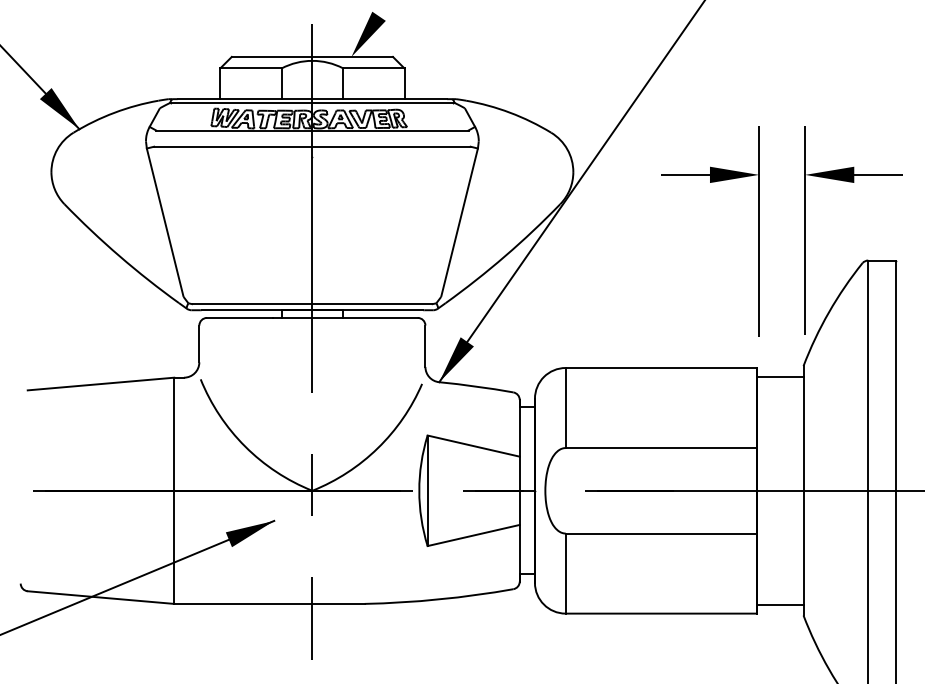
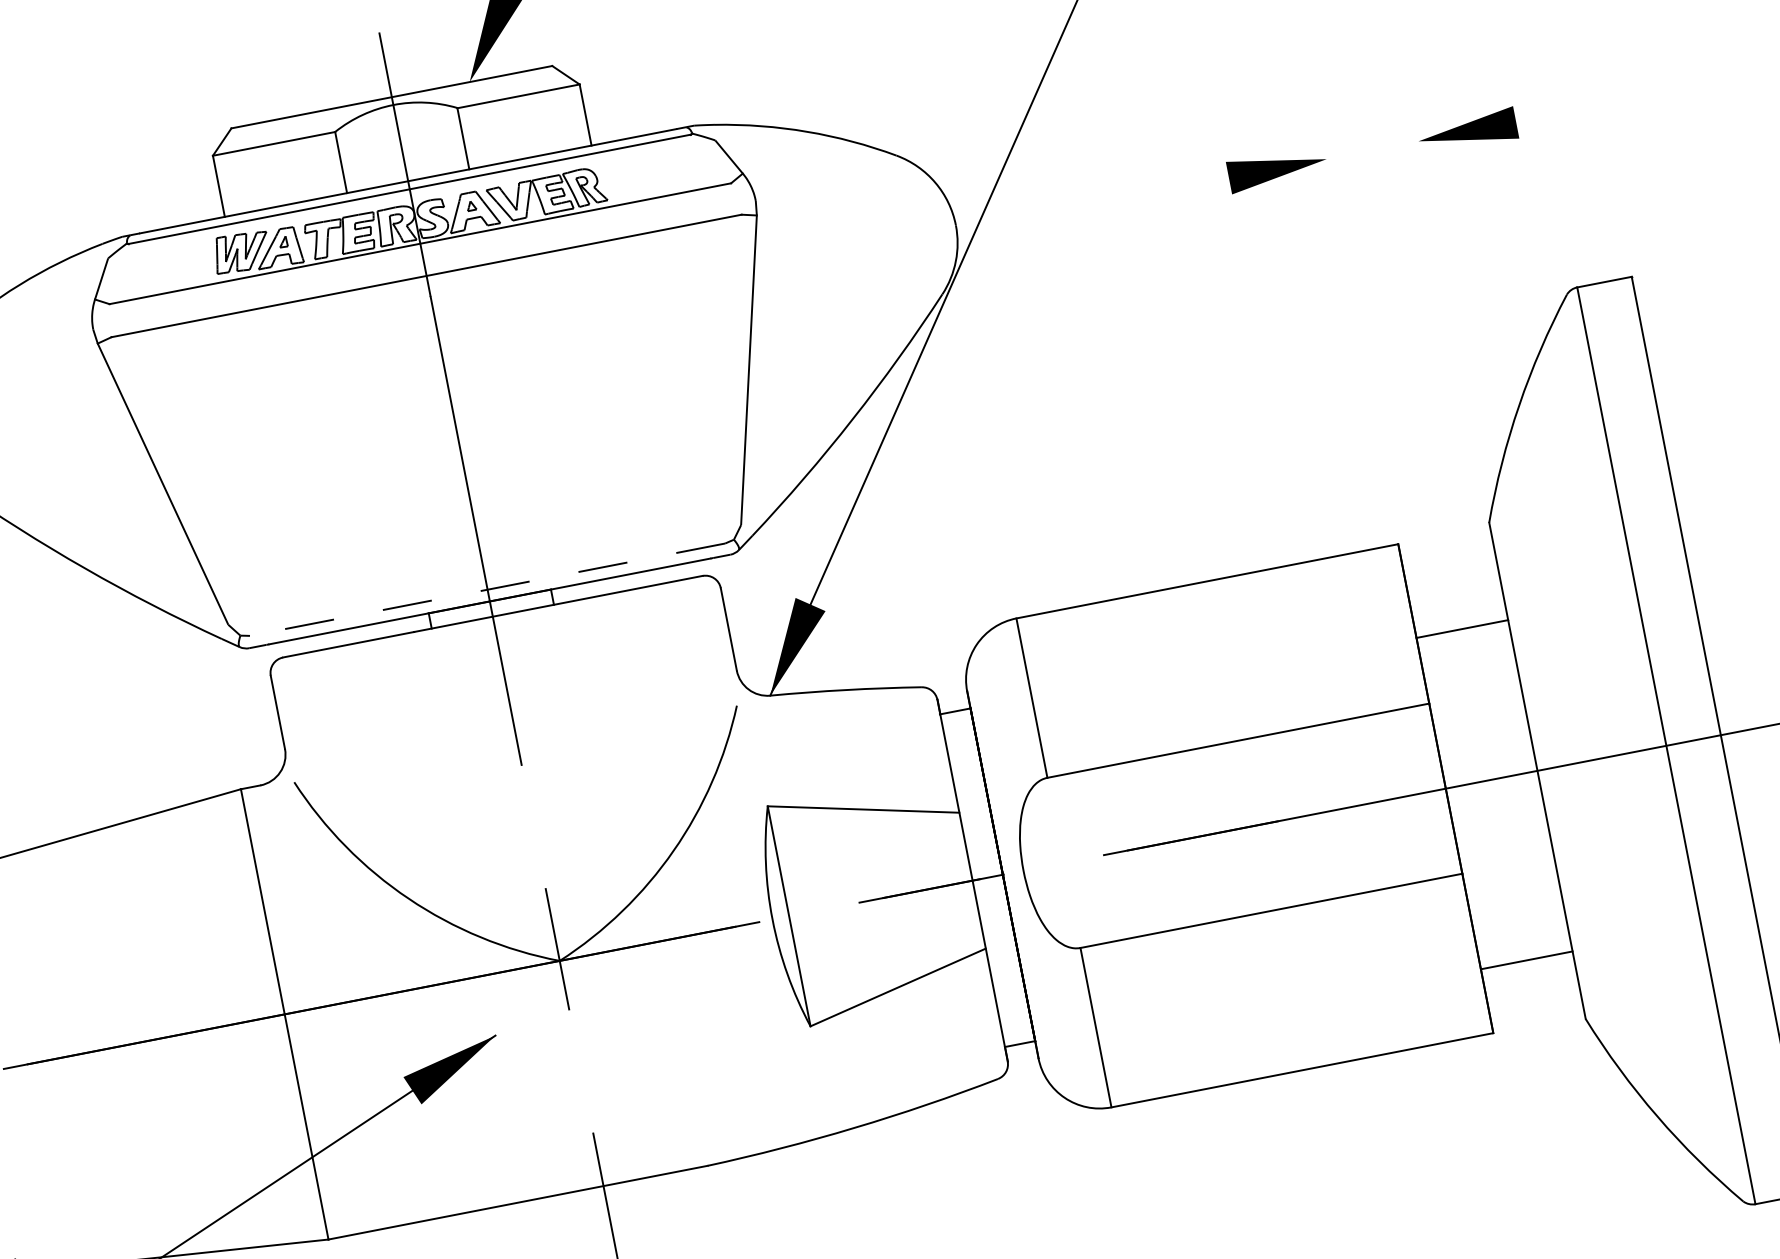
line: (684, 174) -> (1178, 187), removed
line: (878, 174) -> (1564, 112), removed
line: (805, 230) -> (1440, 251), removed
line: (759, 231) -> (1349, 271), removed
line: (311, 304) -> (485, 590), solid -> dashed
line: (780, 377) -> (1462, 629), moved
line: (780, 604) -> (1526, 960), moved

